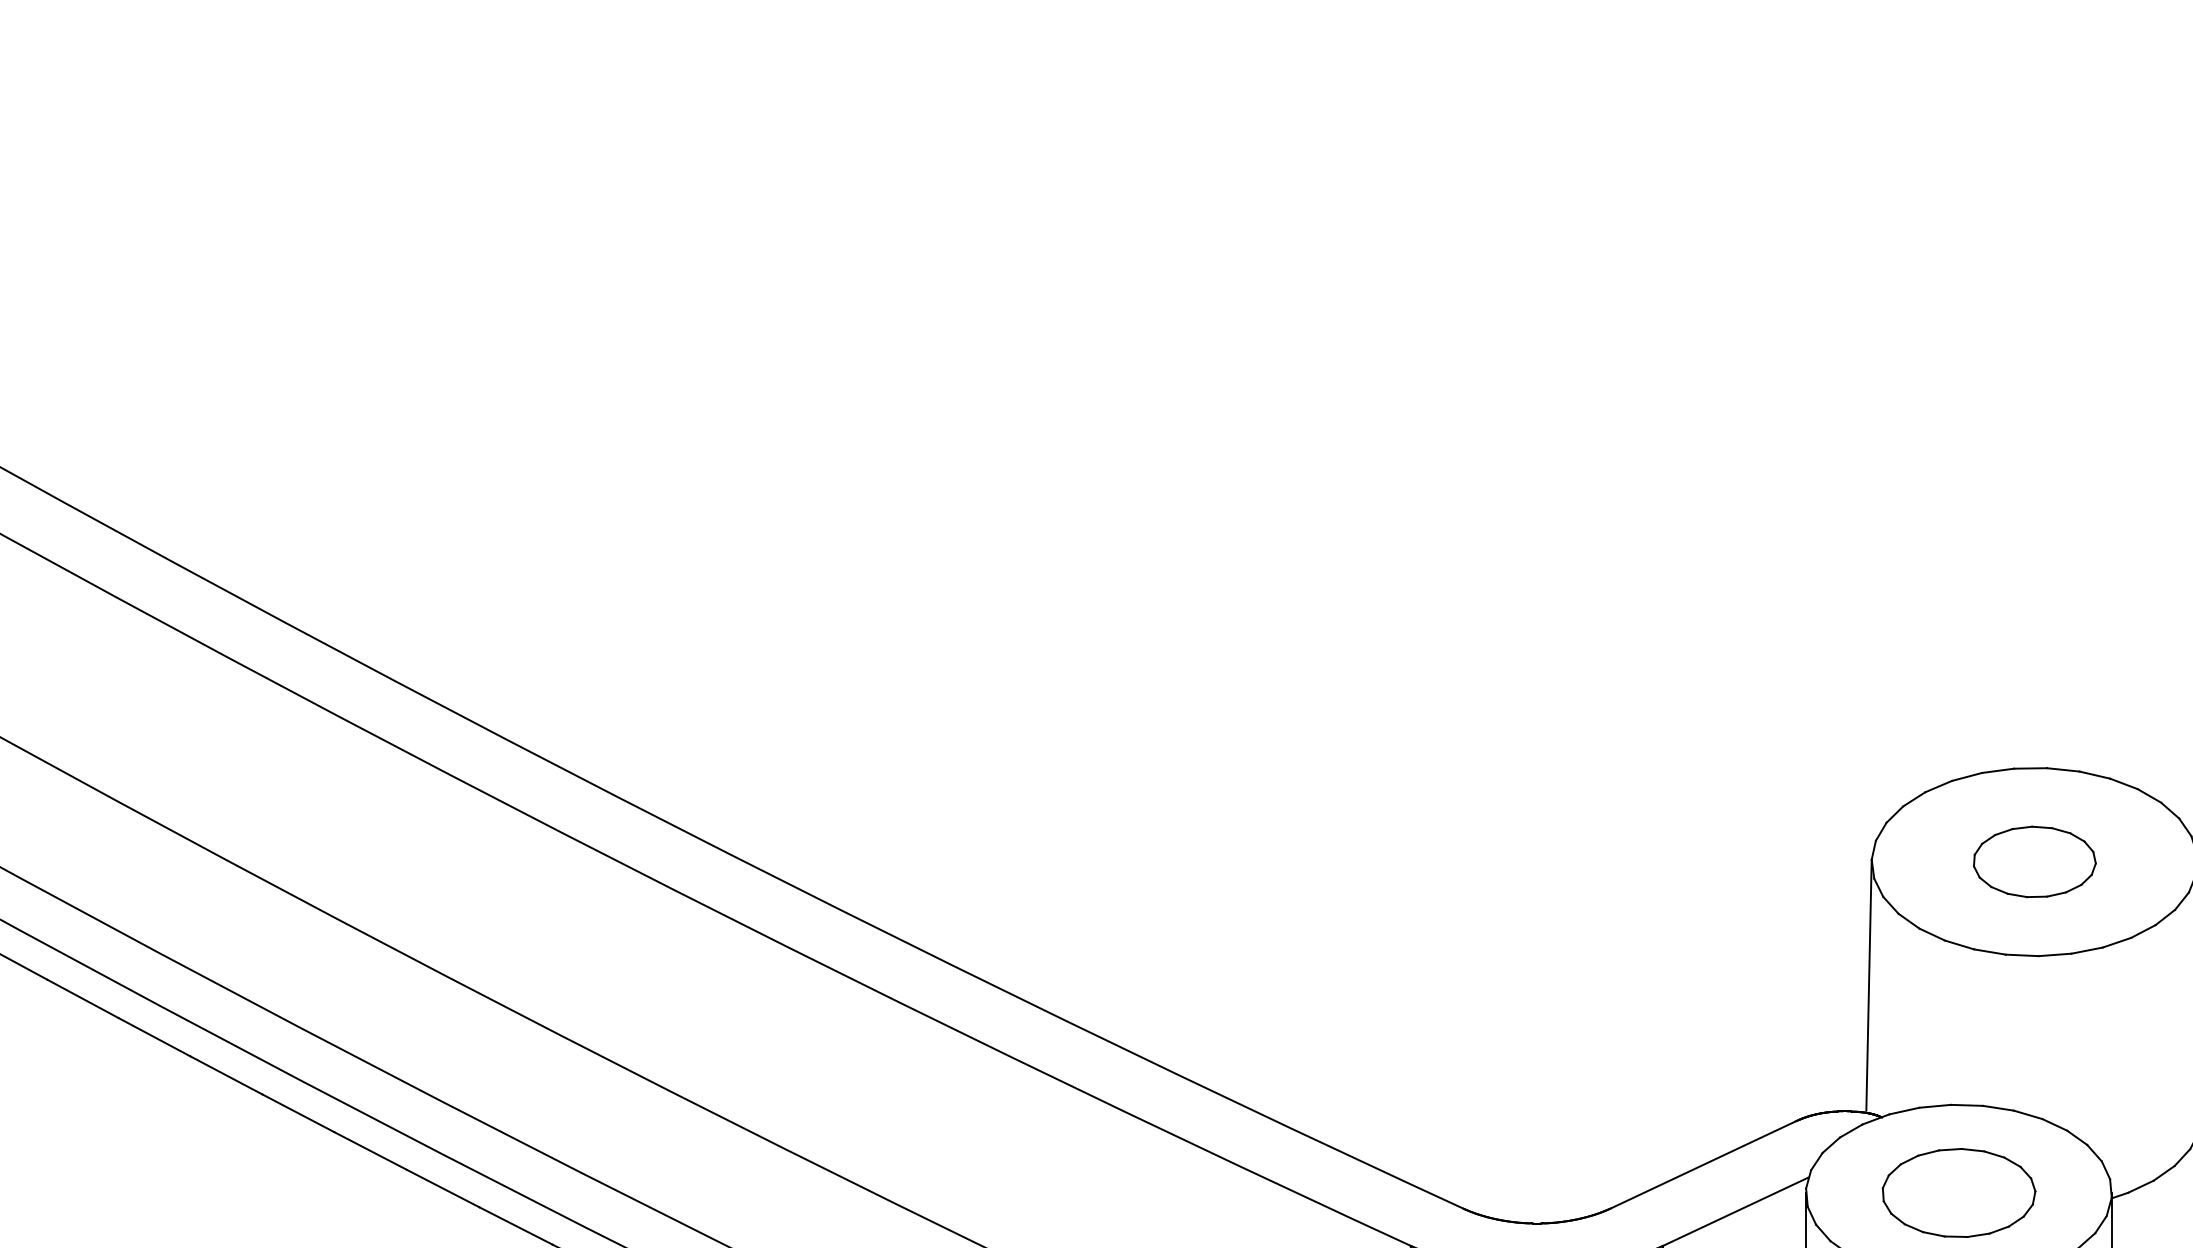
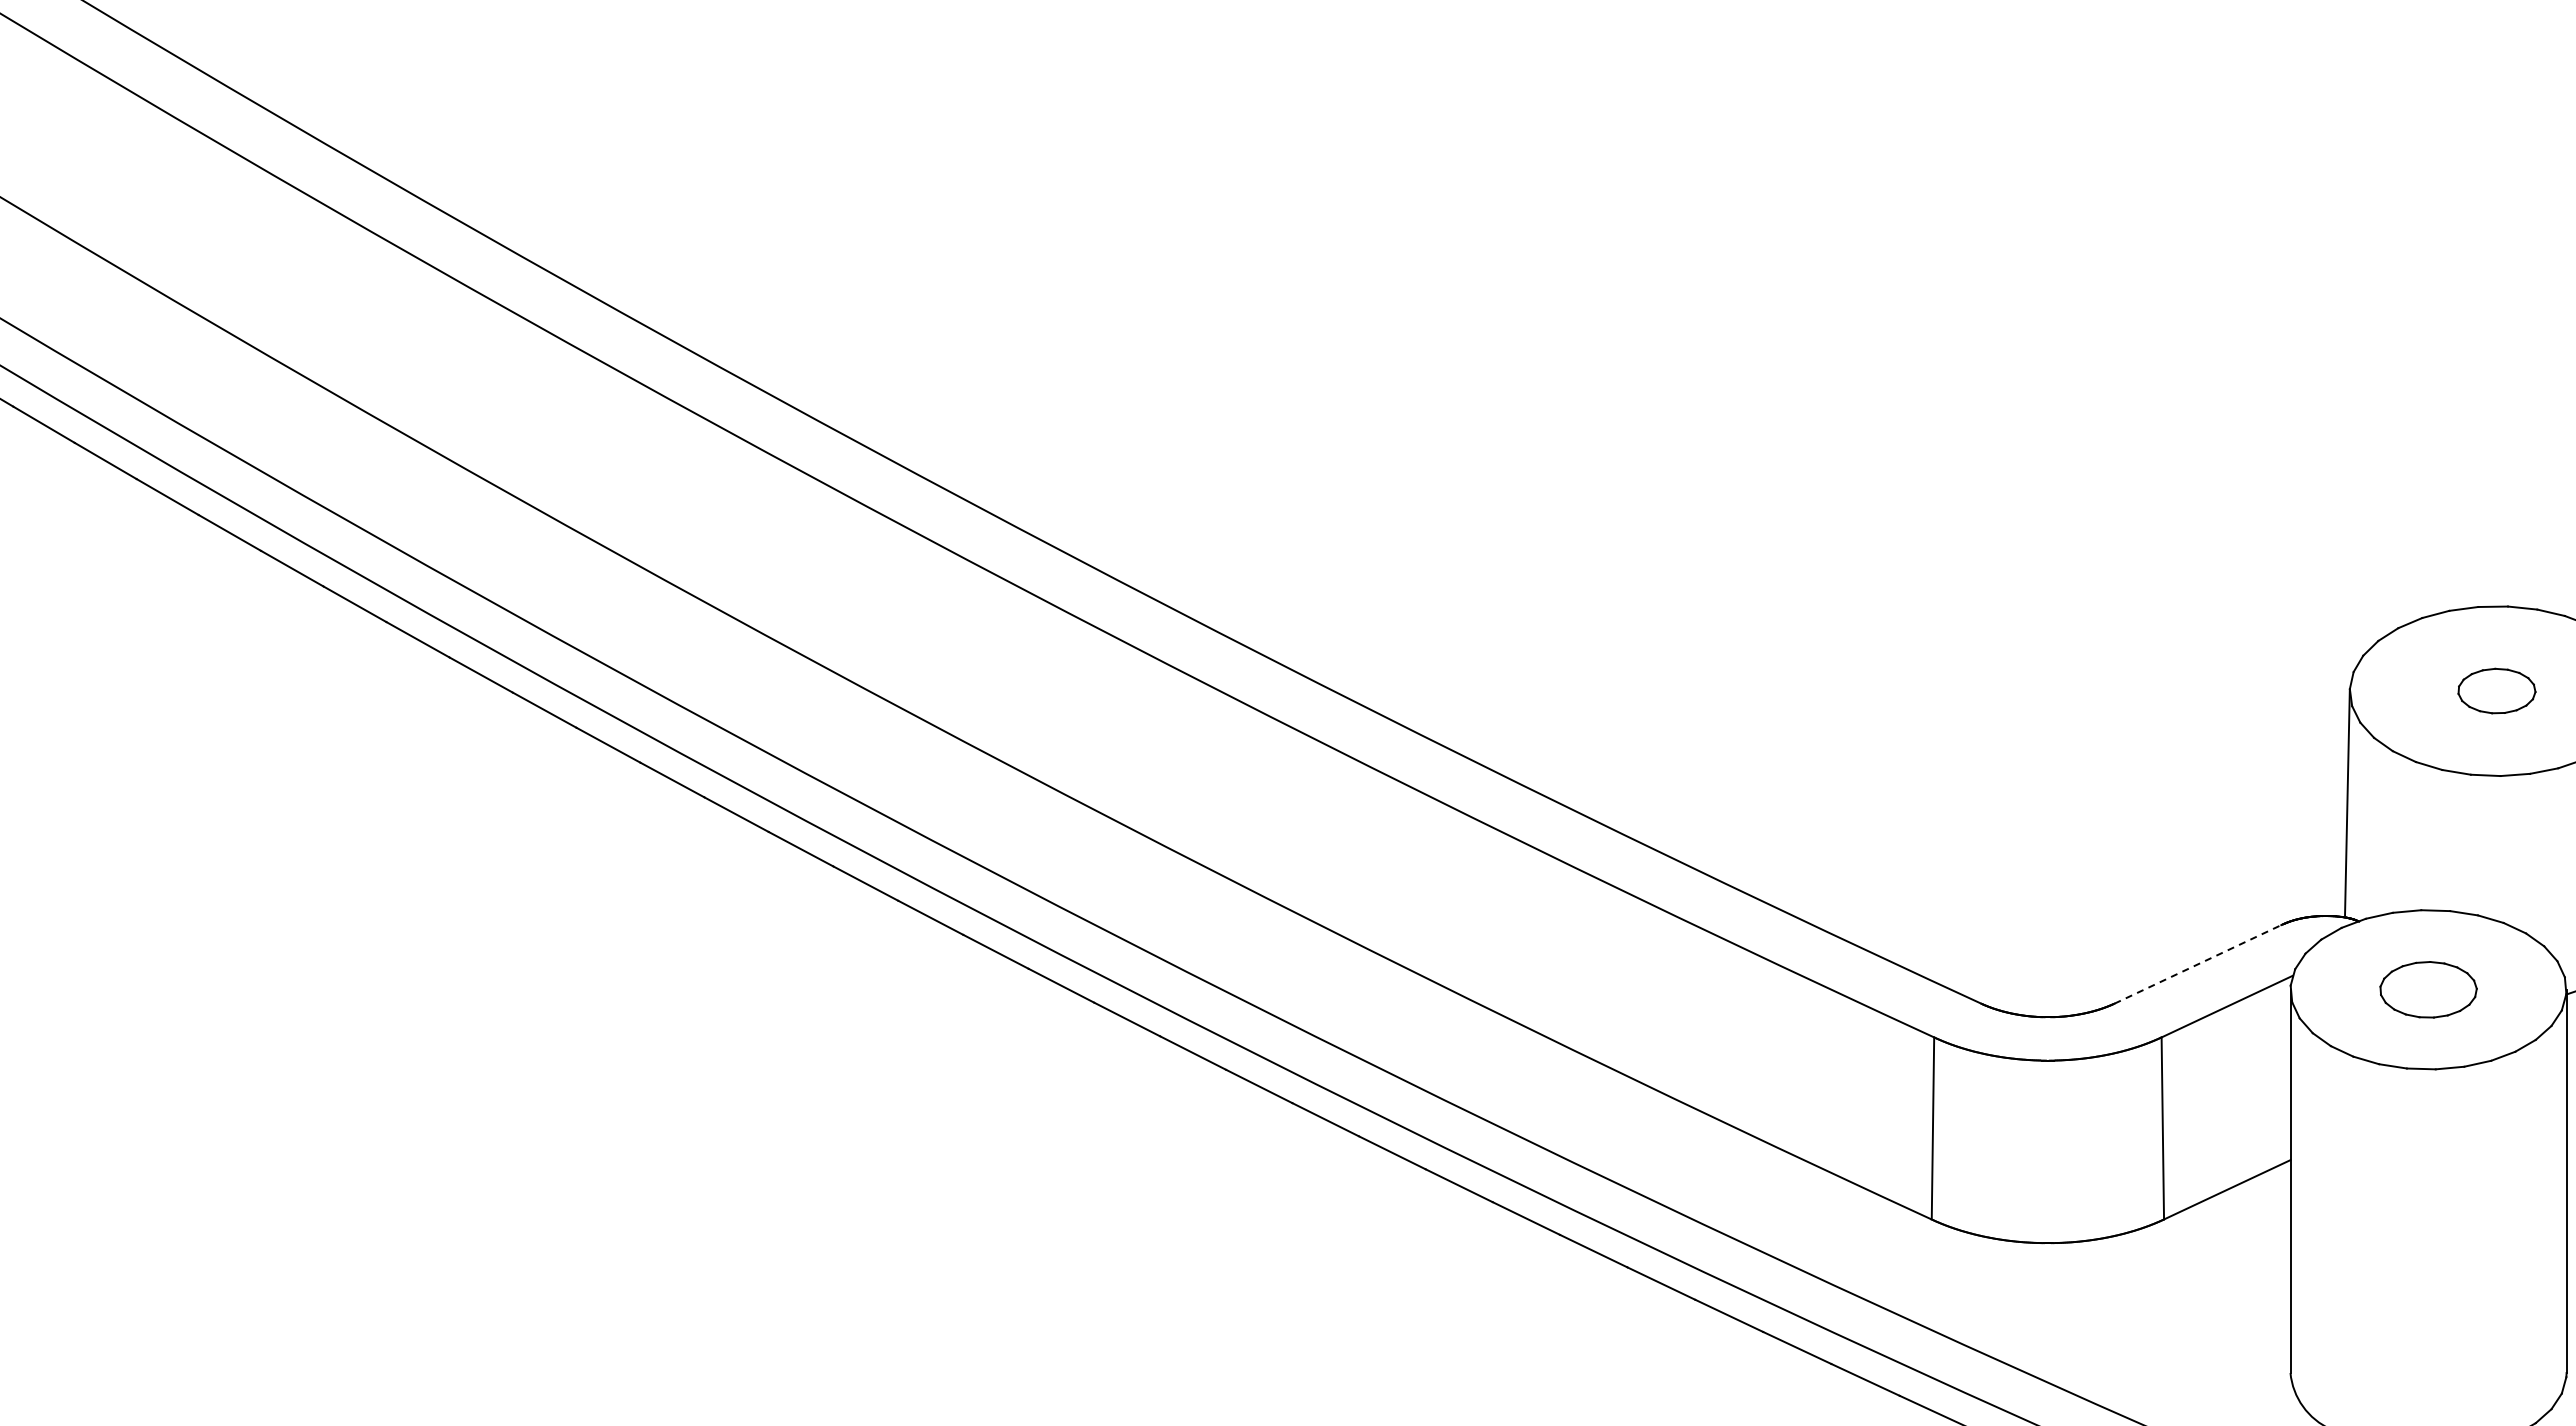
part: (2034, 861) -> (2496, 690), size x0.7
line: (1703, 1165) -> (2198, 964), solid -> dashed
part: (1958, 1192) -> (2428, 989), size x0.7

